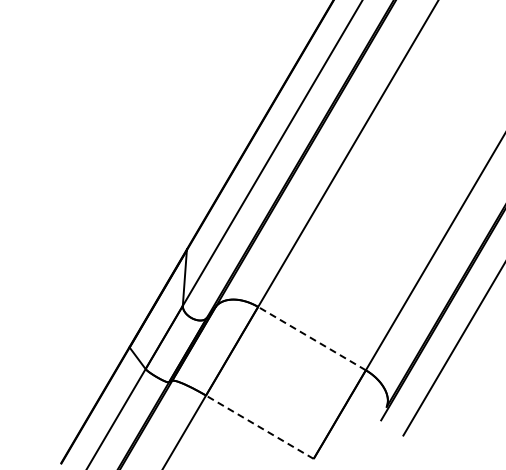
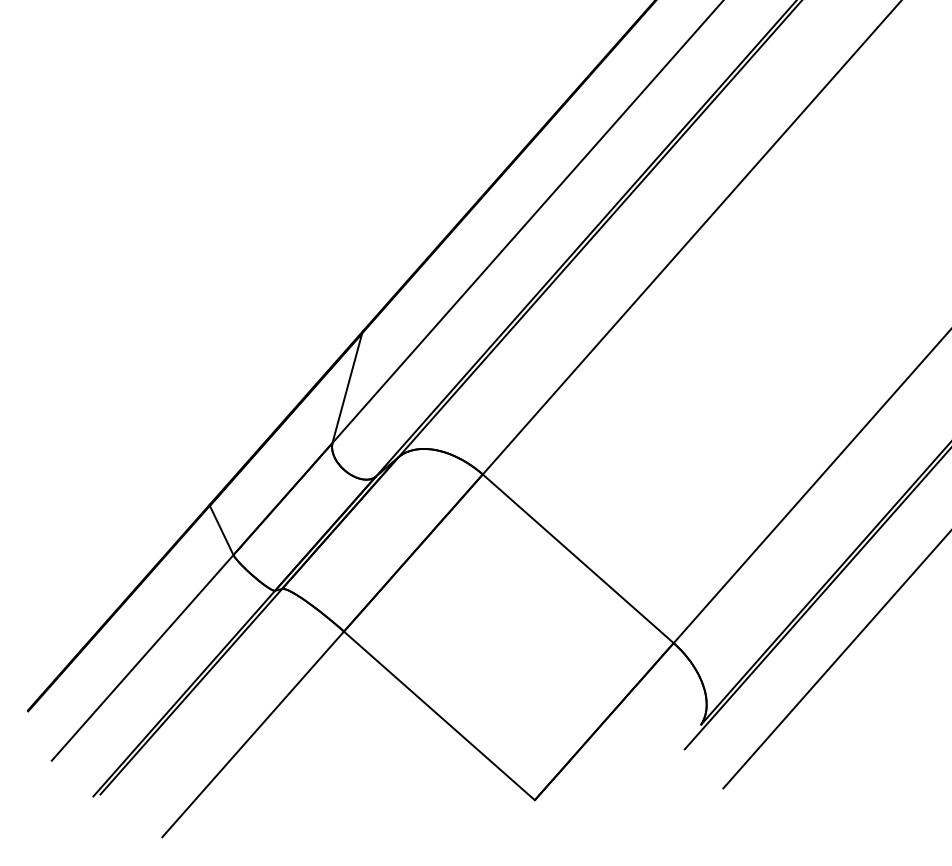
line: (311, 338) -> (577, 558), dashed -> solid
line: (259, 426) -> (438, 714), dashed -> solid

